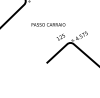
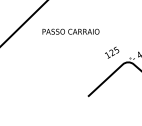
text: (48, 24) -> (70, 31), moved

